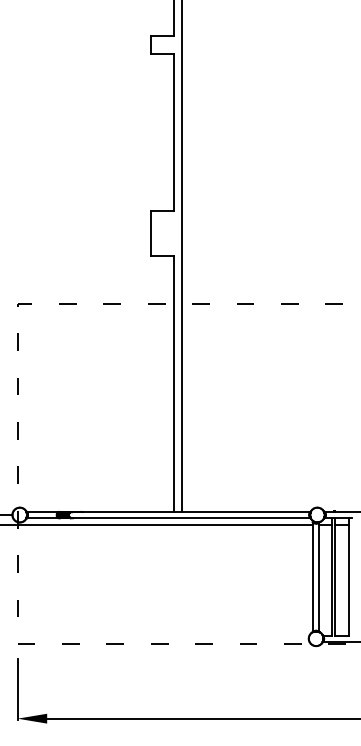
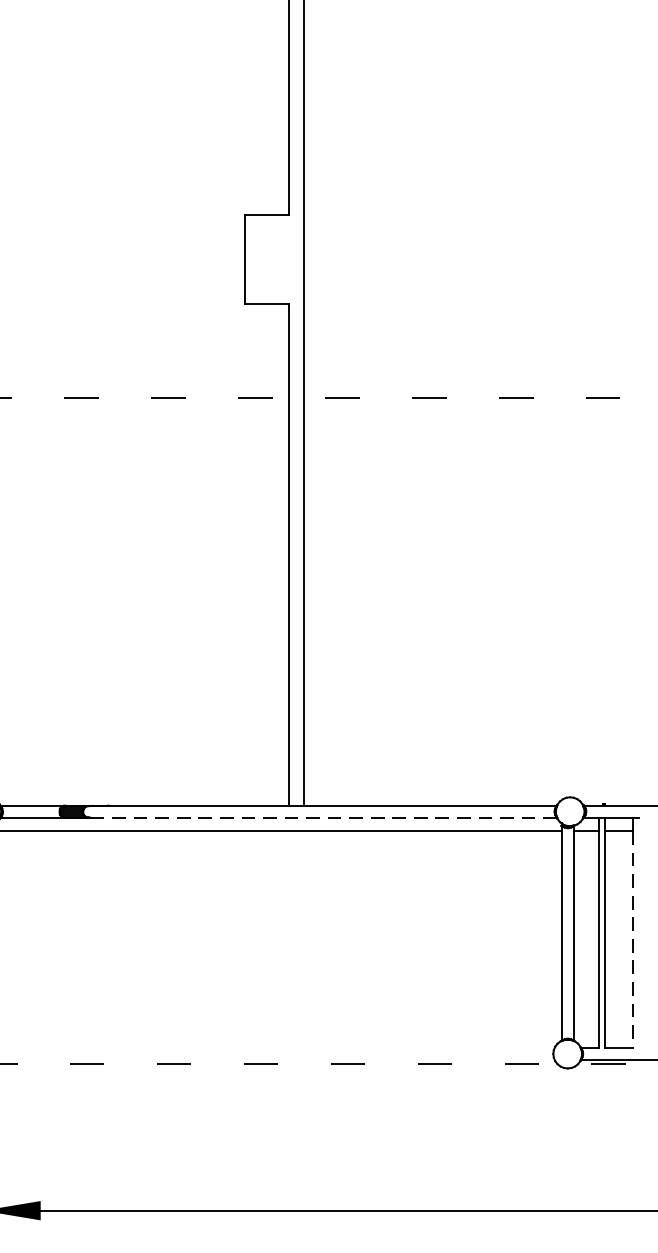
line: (191, 518) -> (323, 818), solid -> dashed
line: (349, 580) -> (633, 939), solid -> dashed

